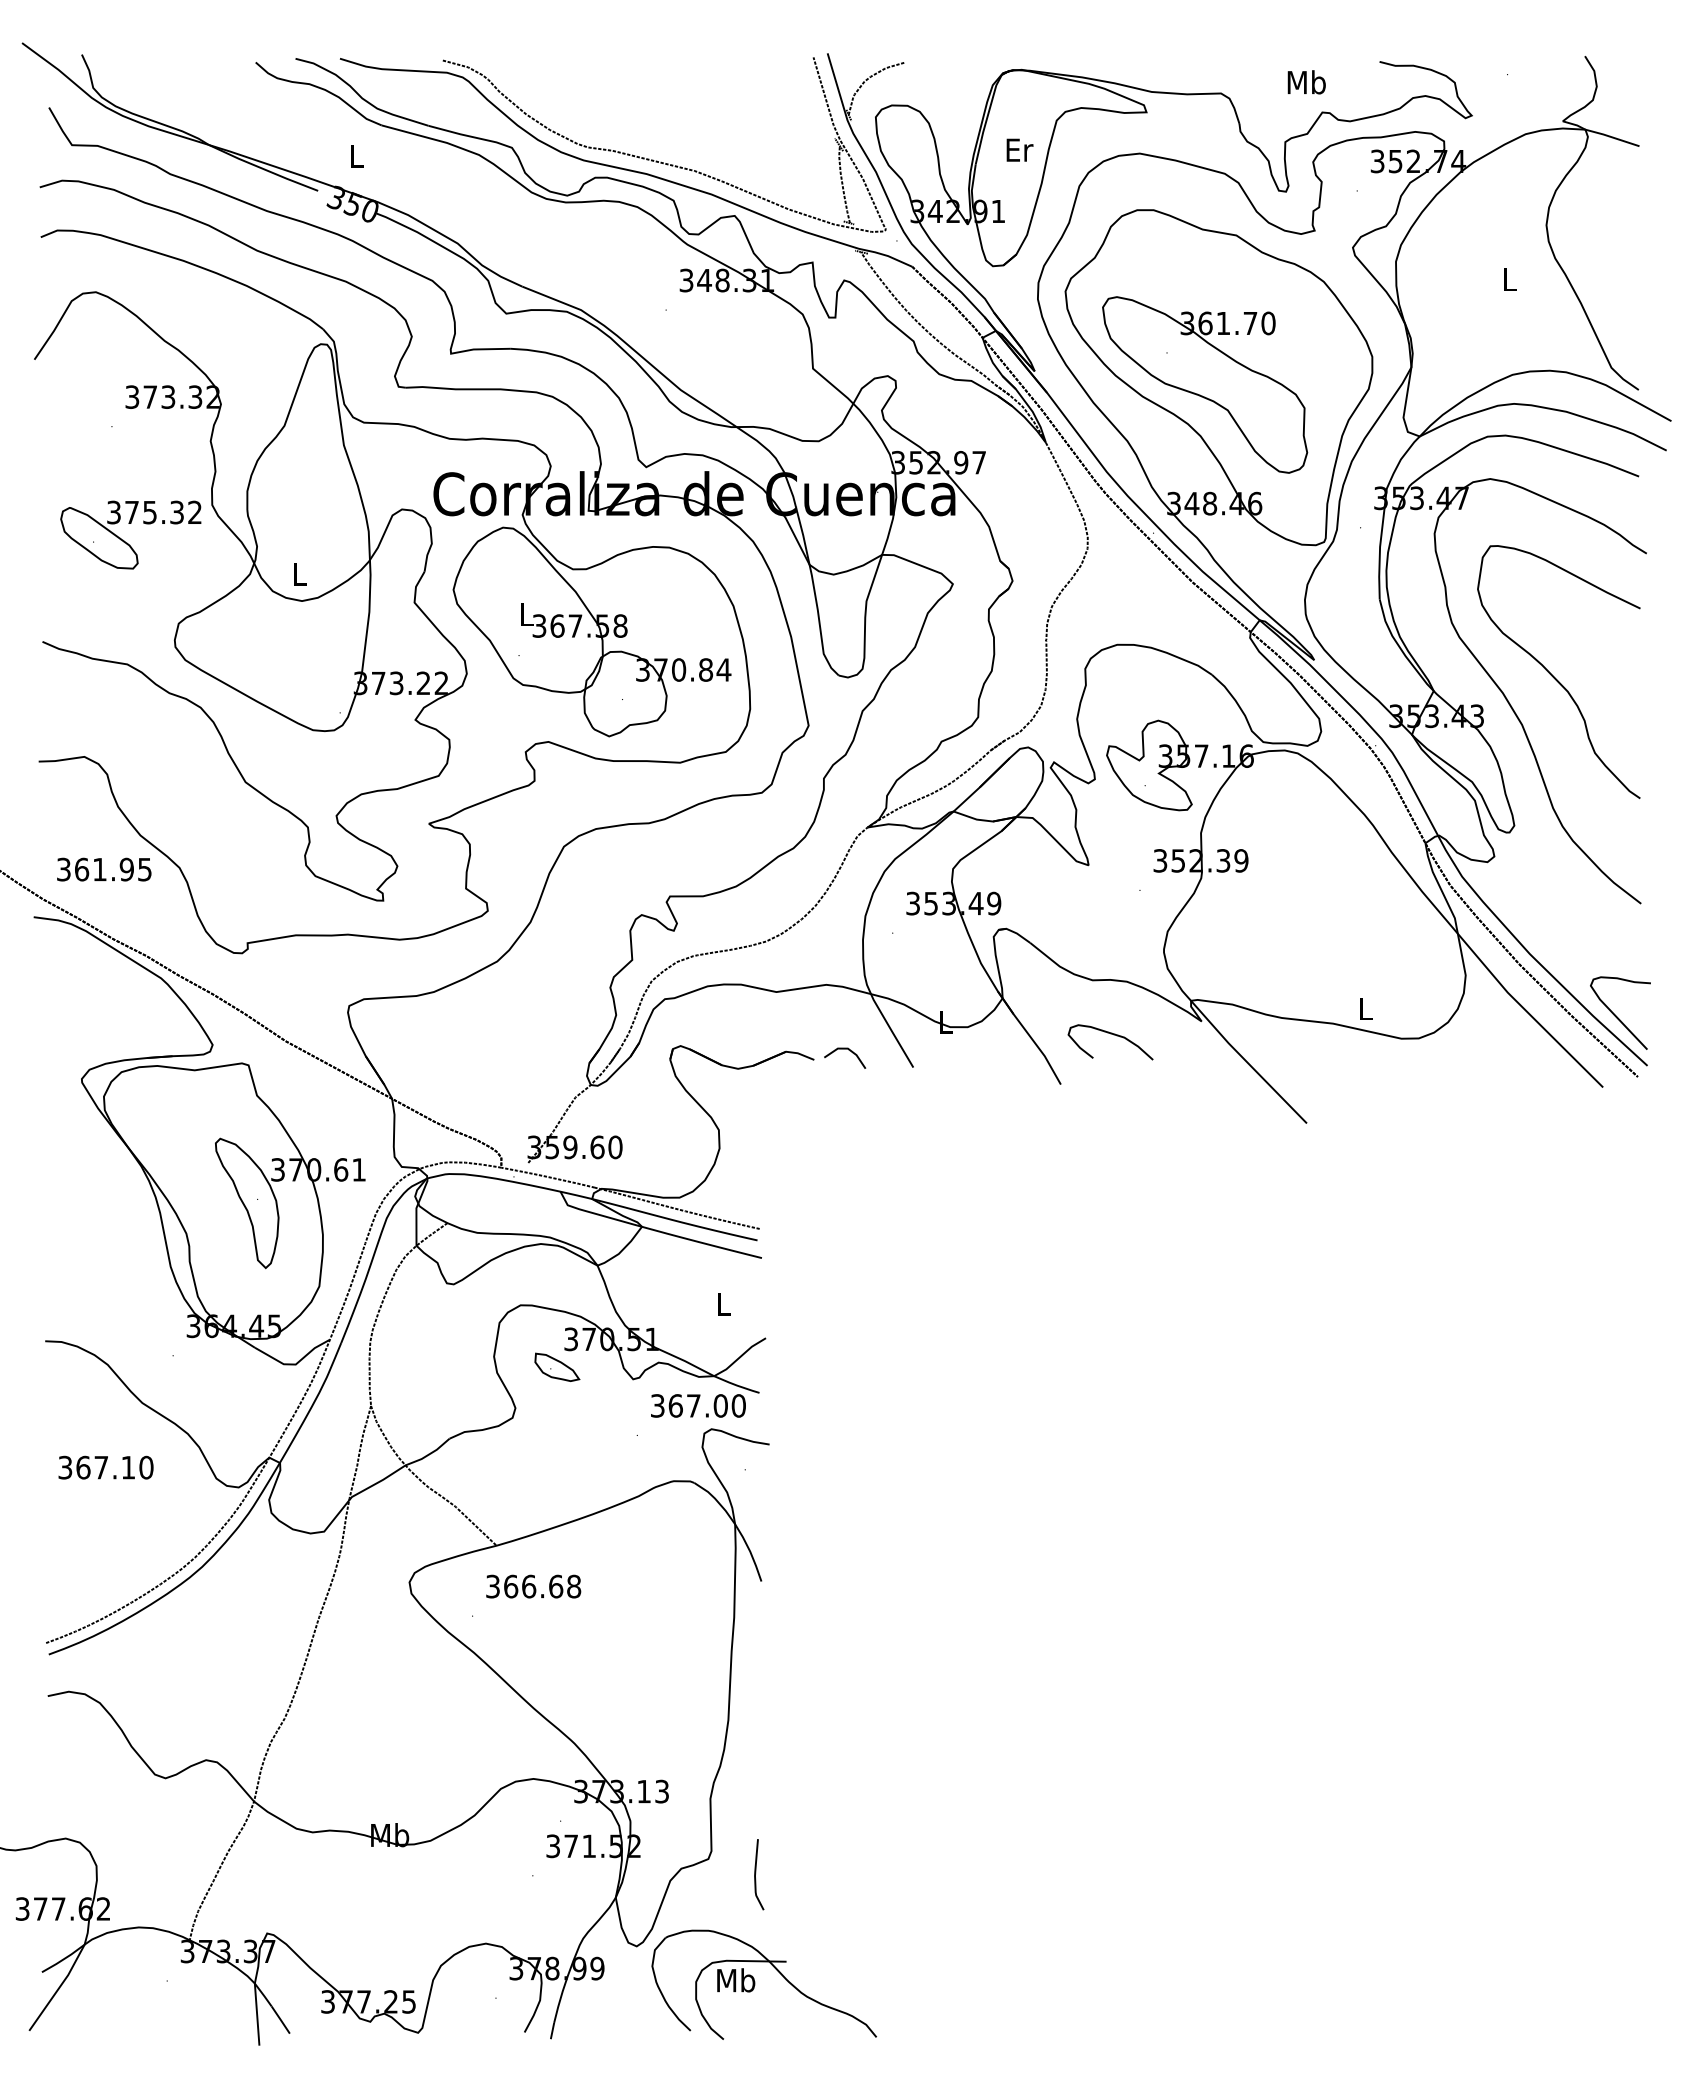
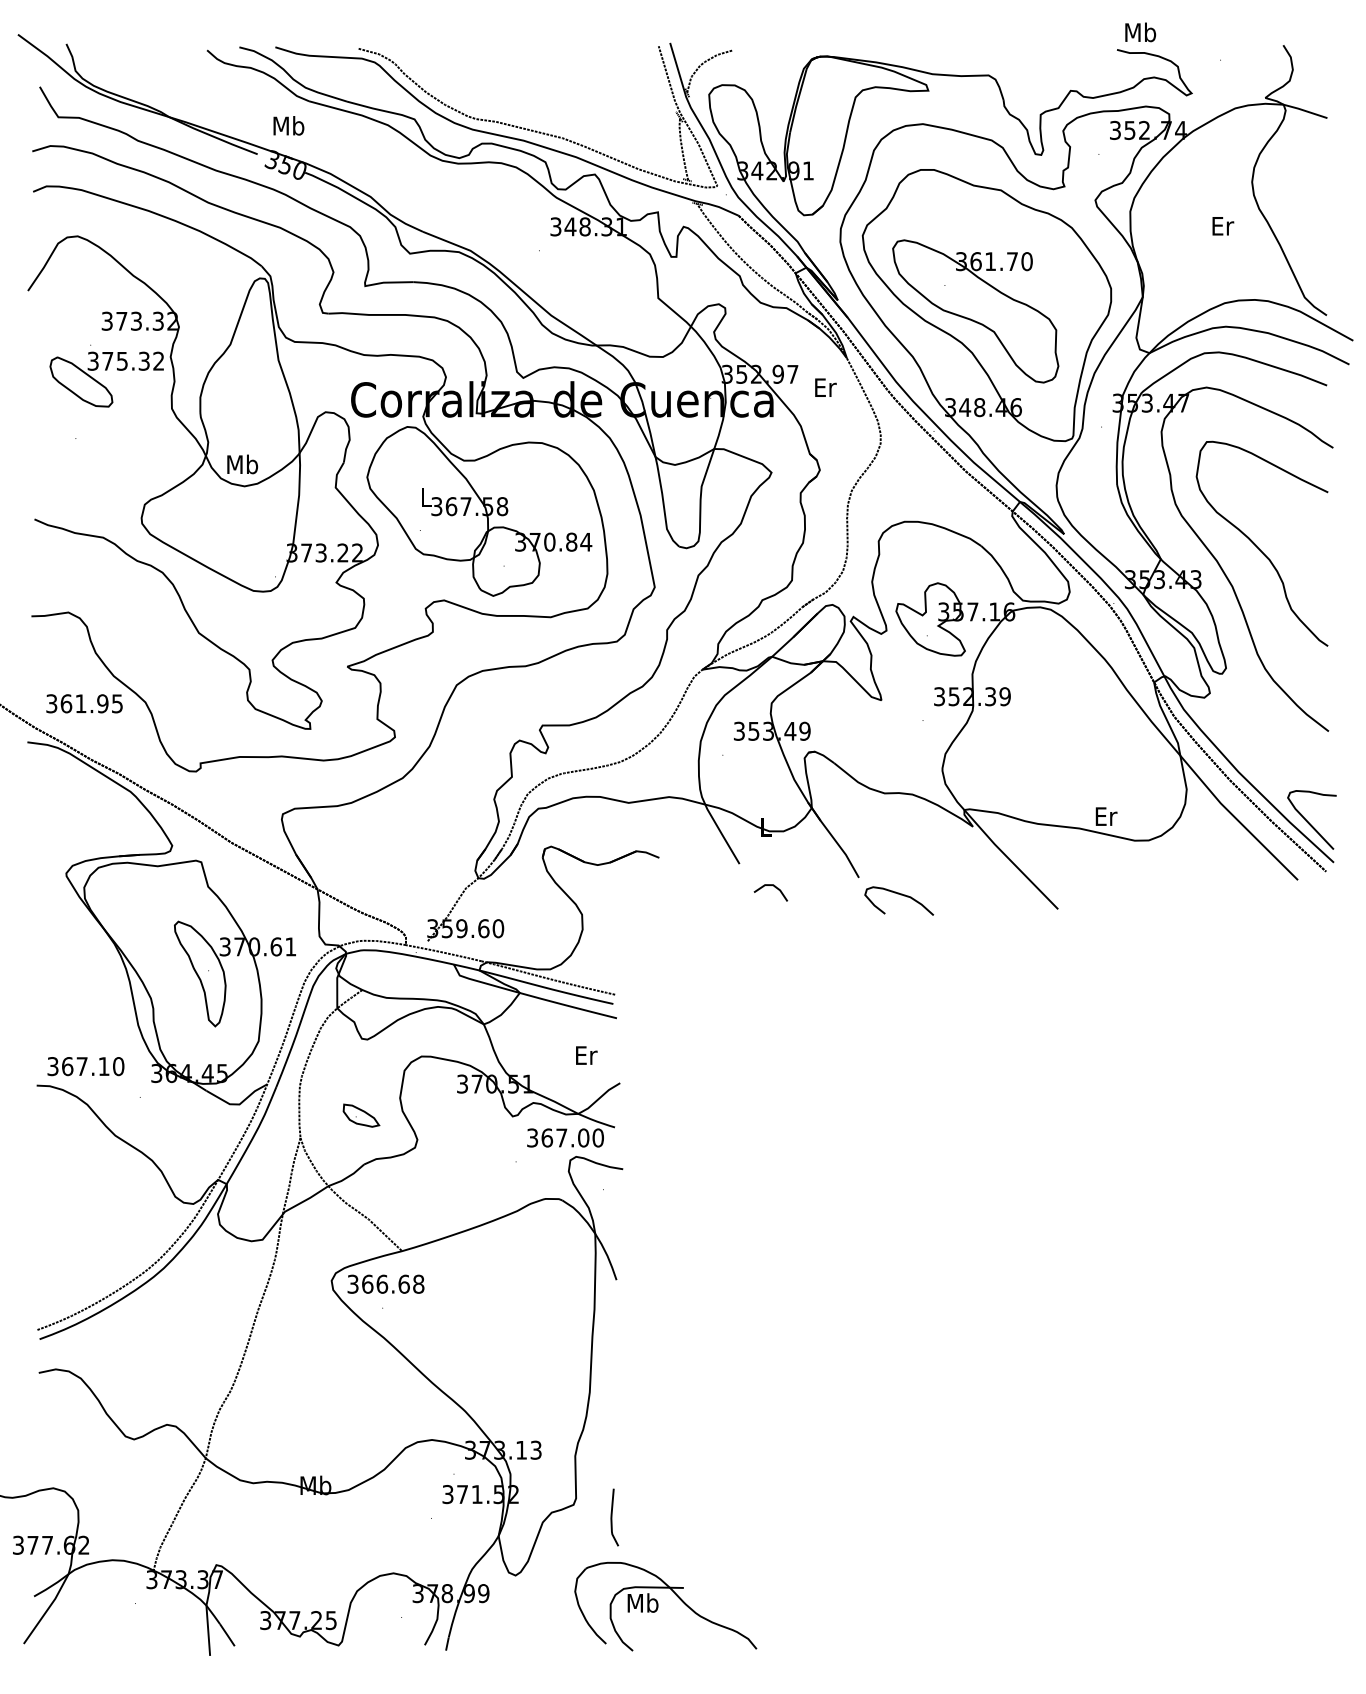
text: (1306, 82) -> (1140, 32), moved
text: (1019, 149) -> (825, 387), moved
text: (356, 155) -> (288, 125), L -> Mb
text: (1510, 279) -> (1223, 226), L -> Er
part: (124, 540) -> (101, 383), moved
text: (299, 573) -> (242, 464), L -> Mb
text: (1366, 1008) -> (1106, 816), L -> Er
curve: (1113, 1035) -> (901, 895), moved
line: (848, 1050) -> (773, 886), moved
text: (724, 1303) -> (586, 1055), L -> Er
part: (557, 1366) -> (361, 1114), moved
text: (105, 1467) -> (85, 1066), moved
text: (533, 1586) -> (385, 1284), moved
part: (755, 1984) -> (658, 1606), moved

